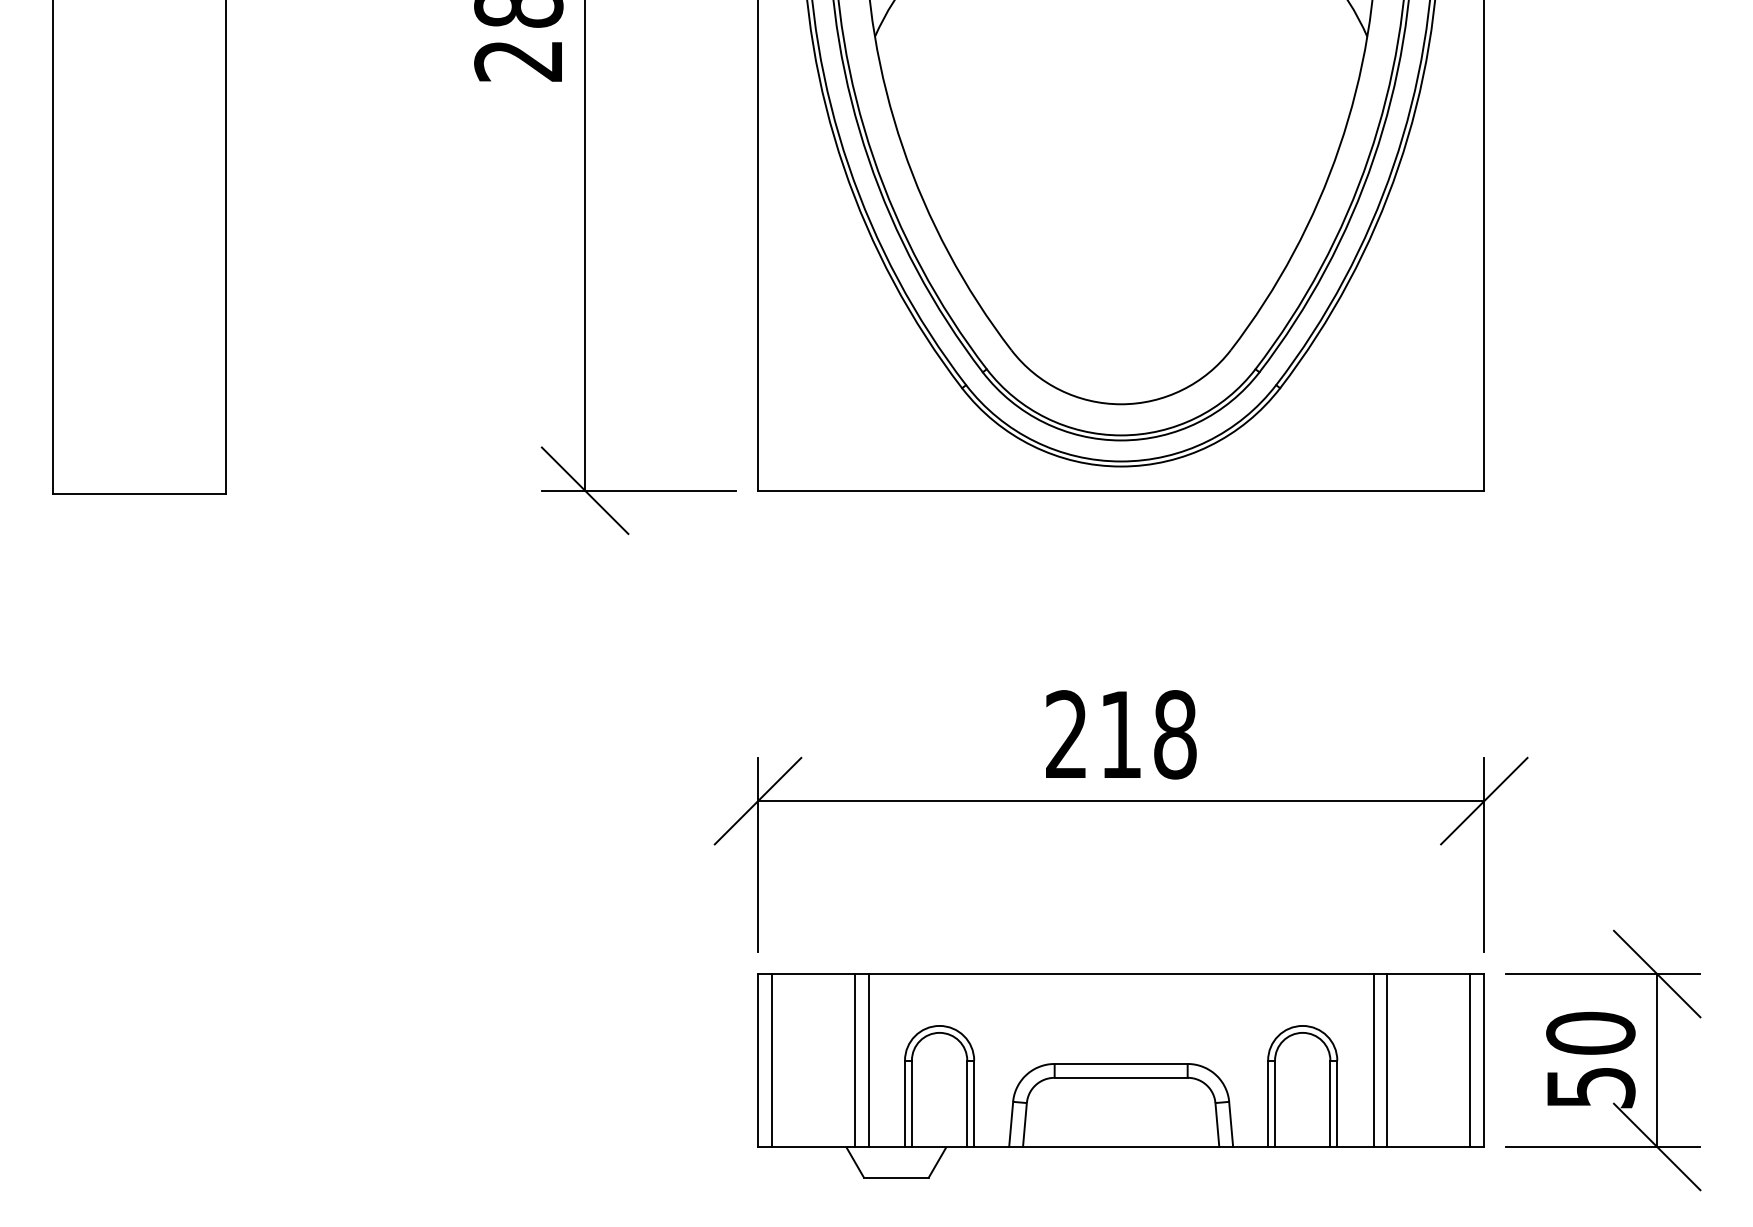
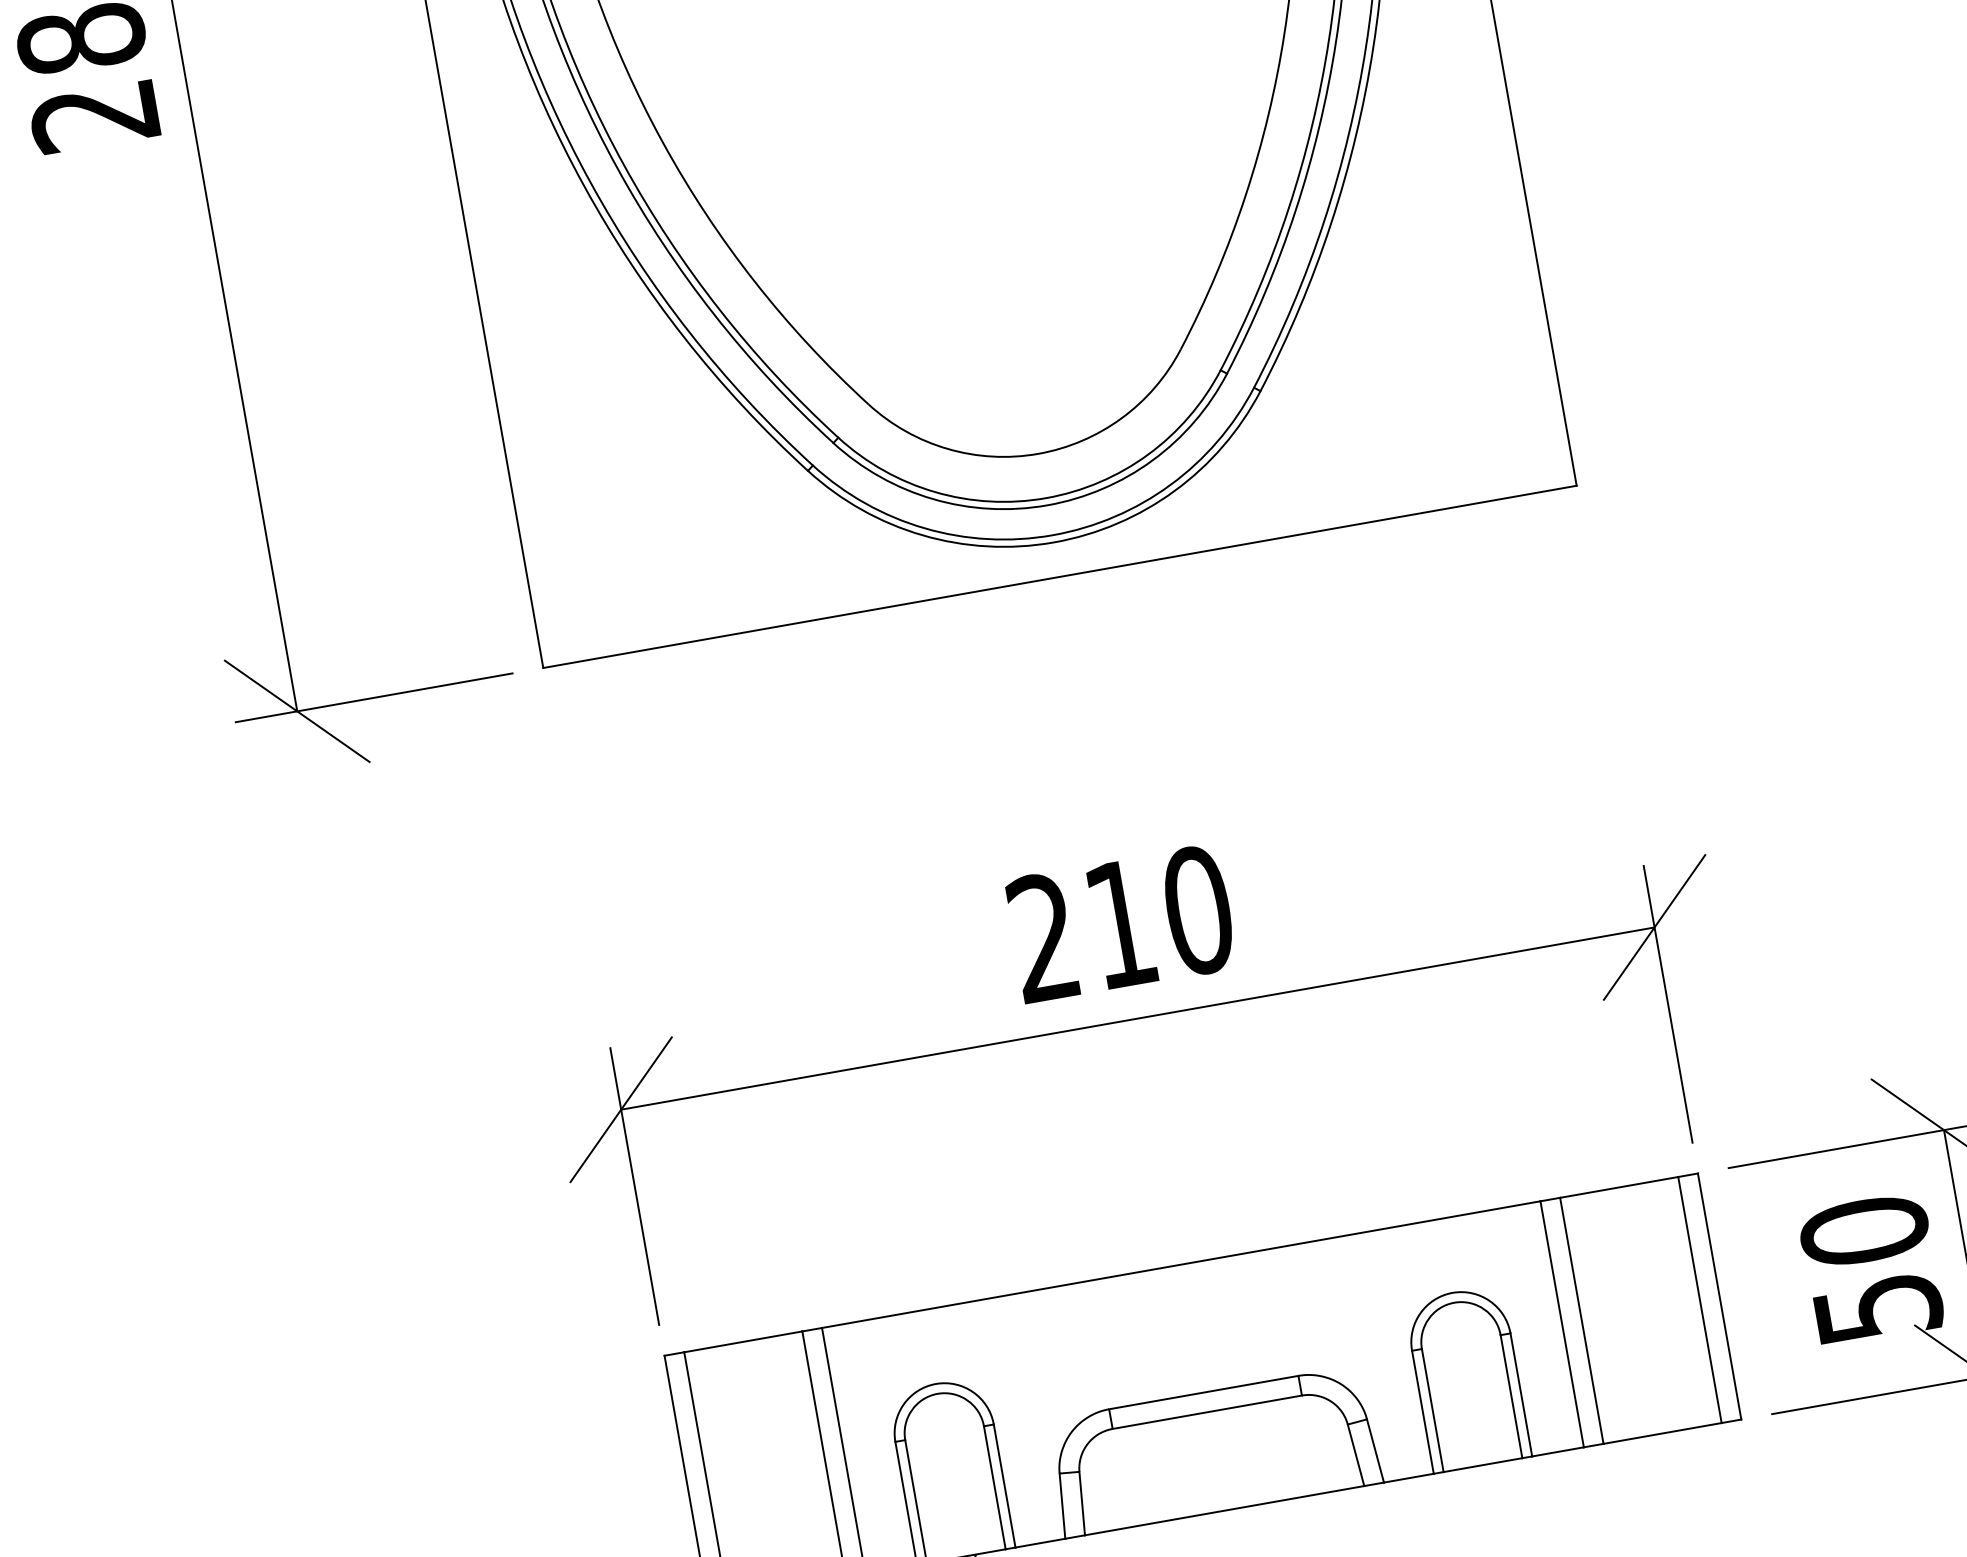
text: (1175, 734) -> (1198, 910), 218 -> 210

